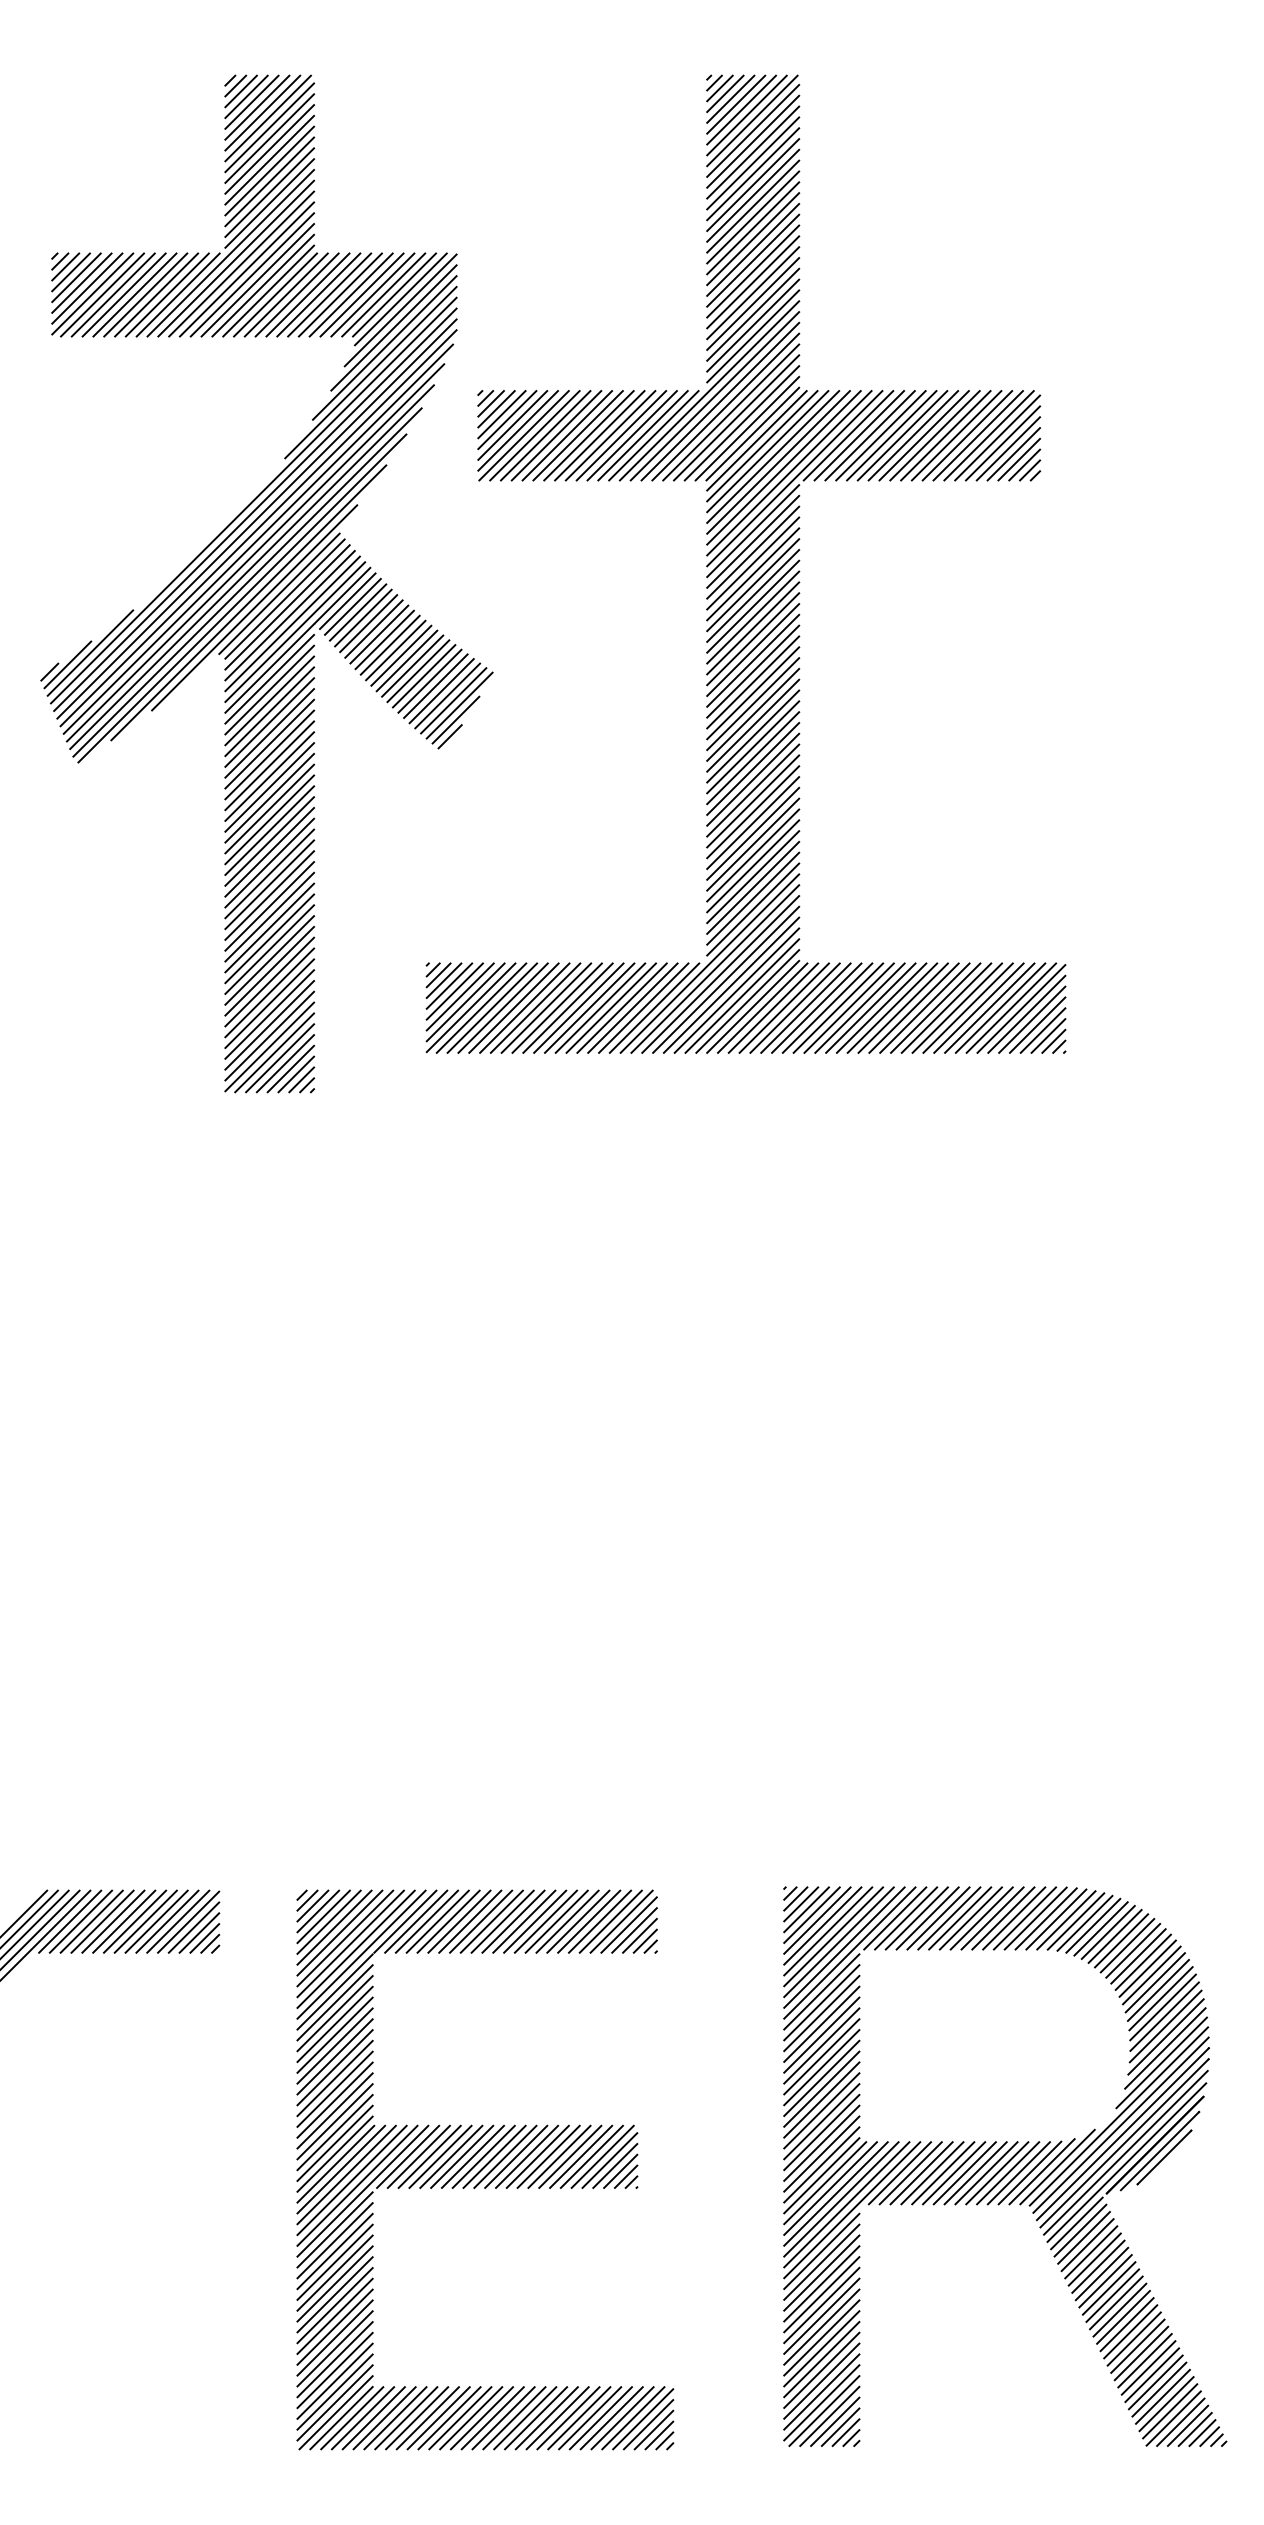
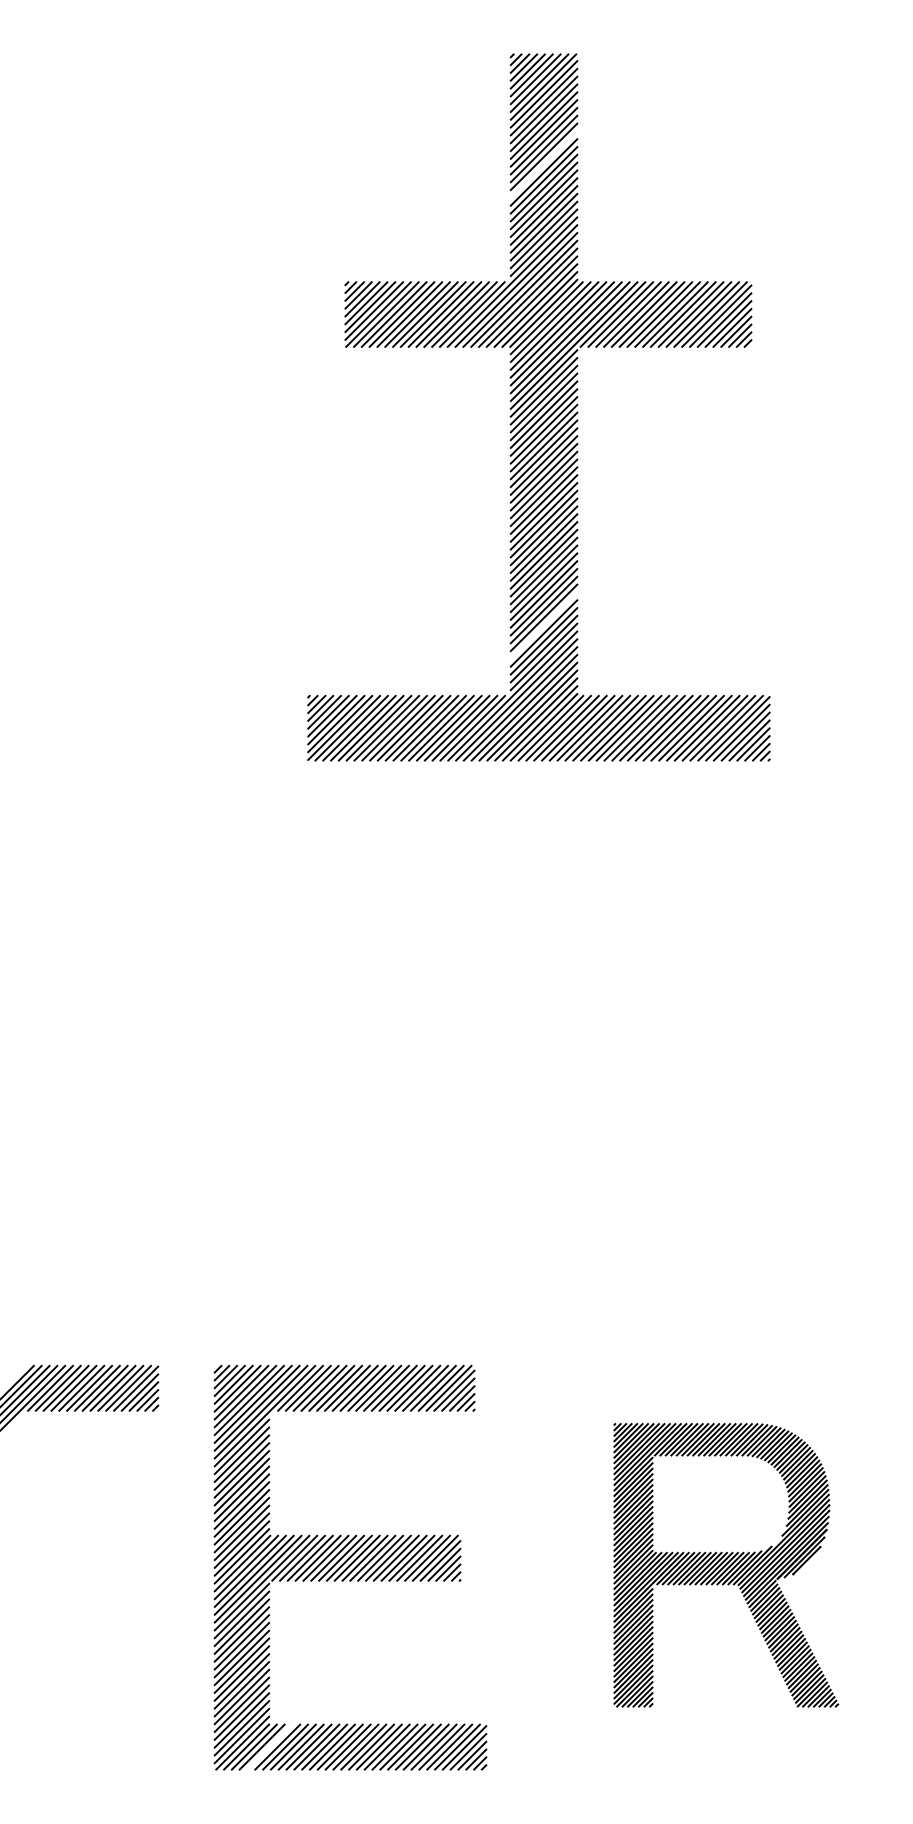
line: (753, 228) -> (544, 164), removed
part: (266, 583) -> (192, 421), removed
line: (753, 866) -> (544, 625), removed
part: (1005, 2166) -> (726, 1565), size x0.7
line: (373, 2418) -> (269, 1747), removed

